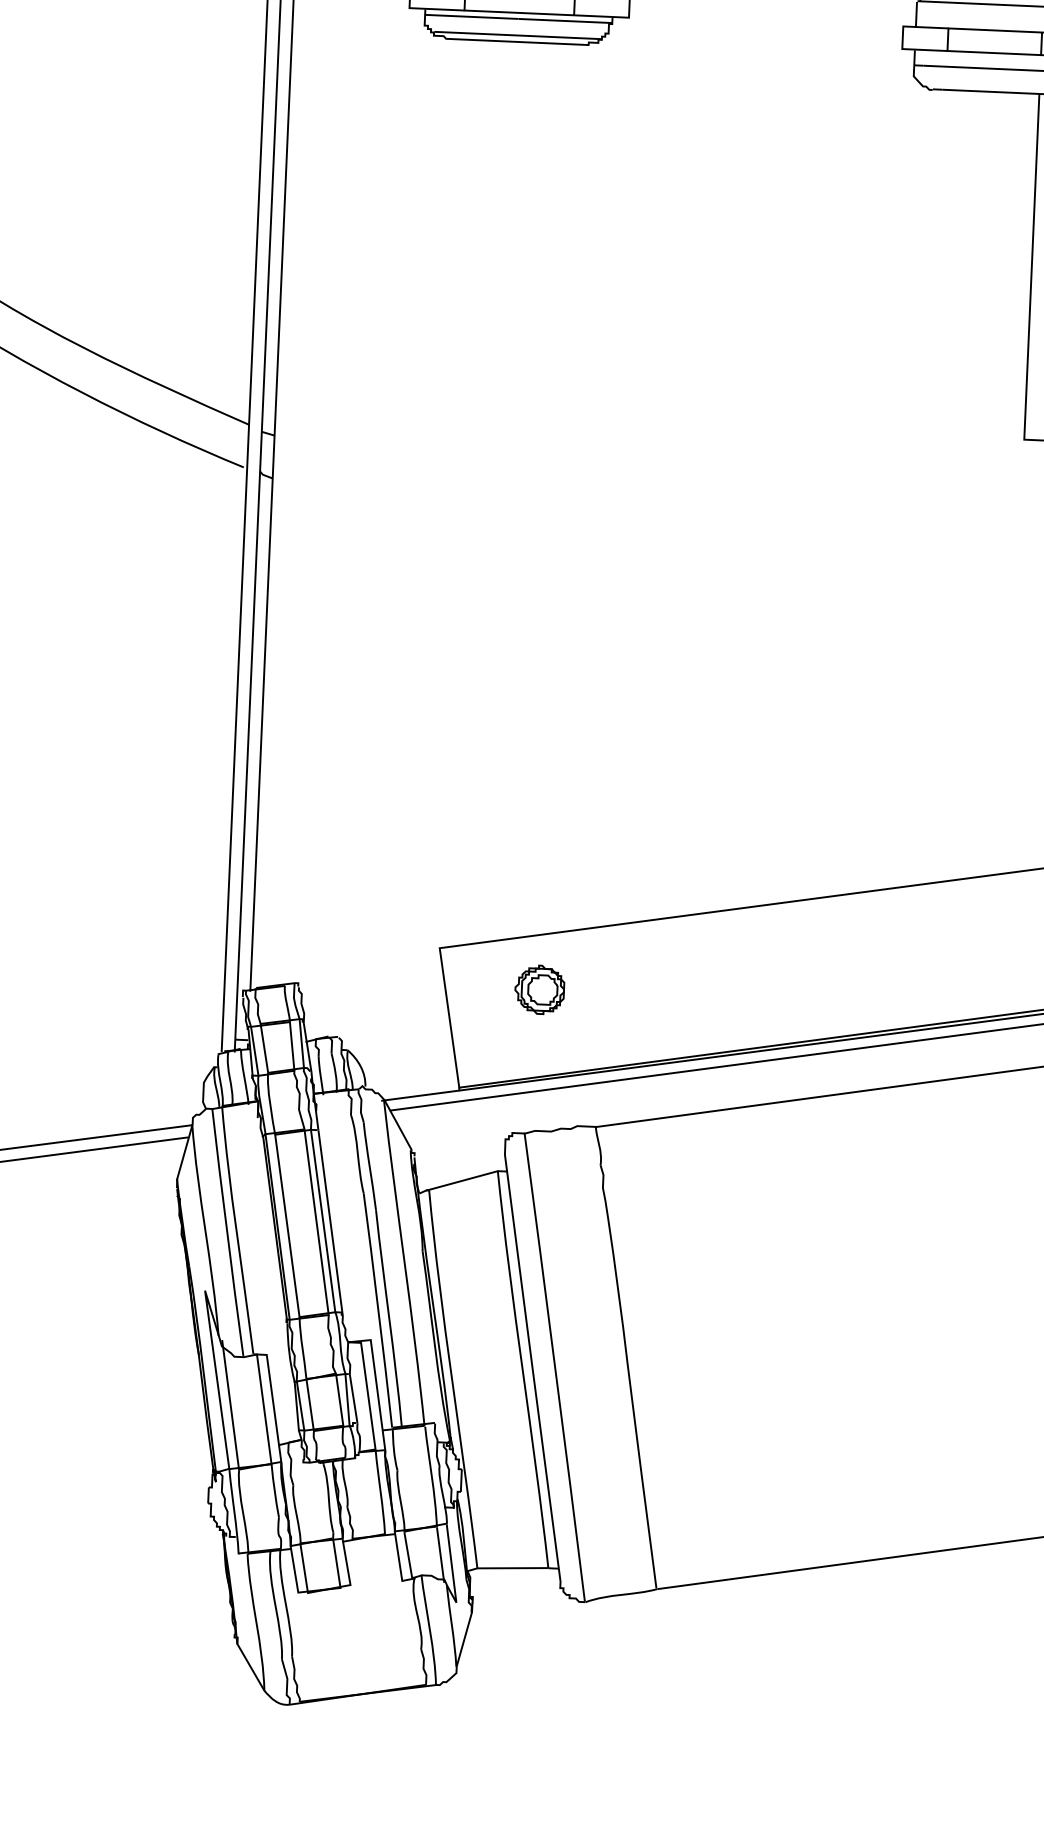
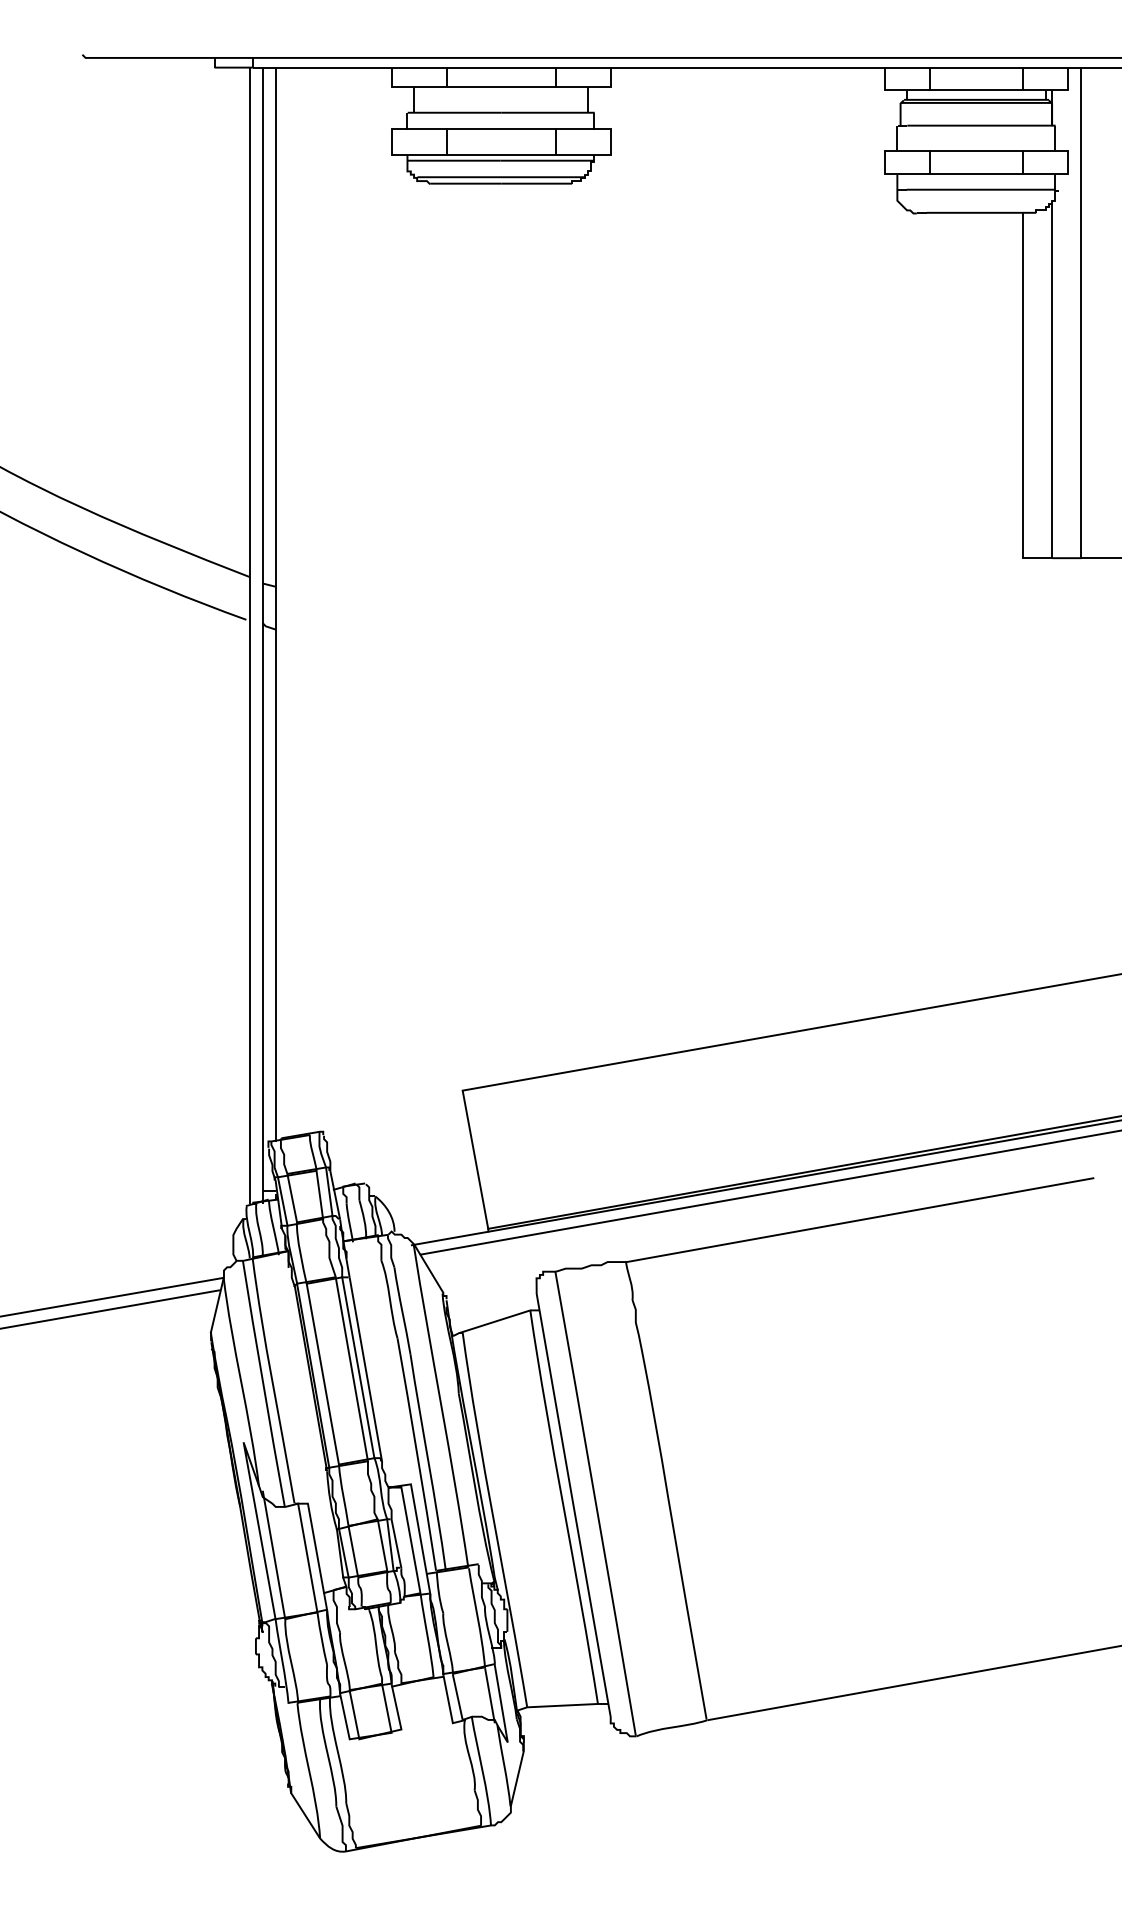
part: (540, 989) -> (564, 1127), removed

